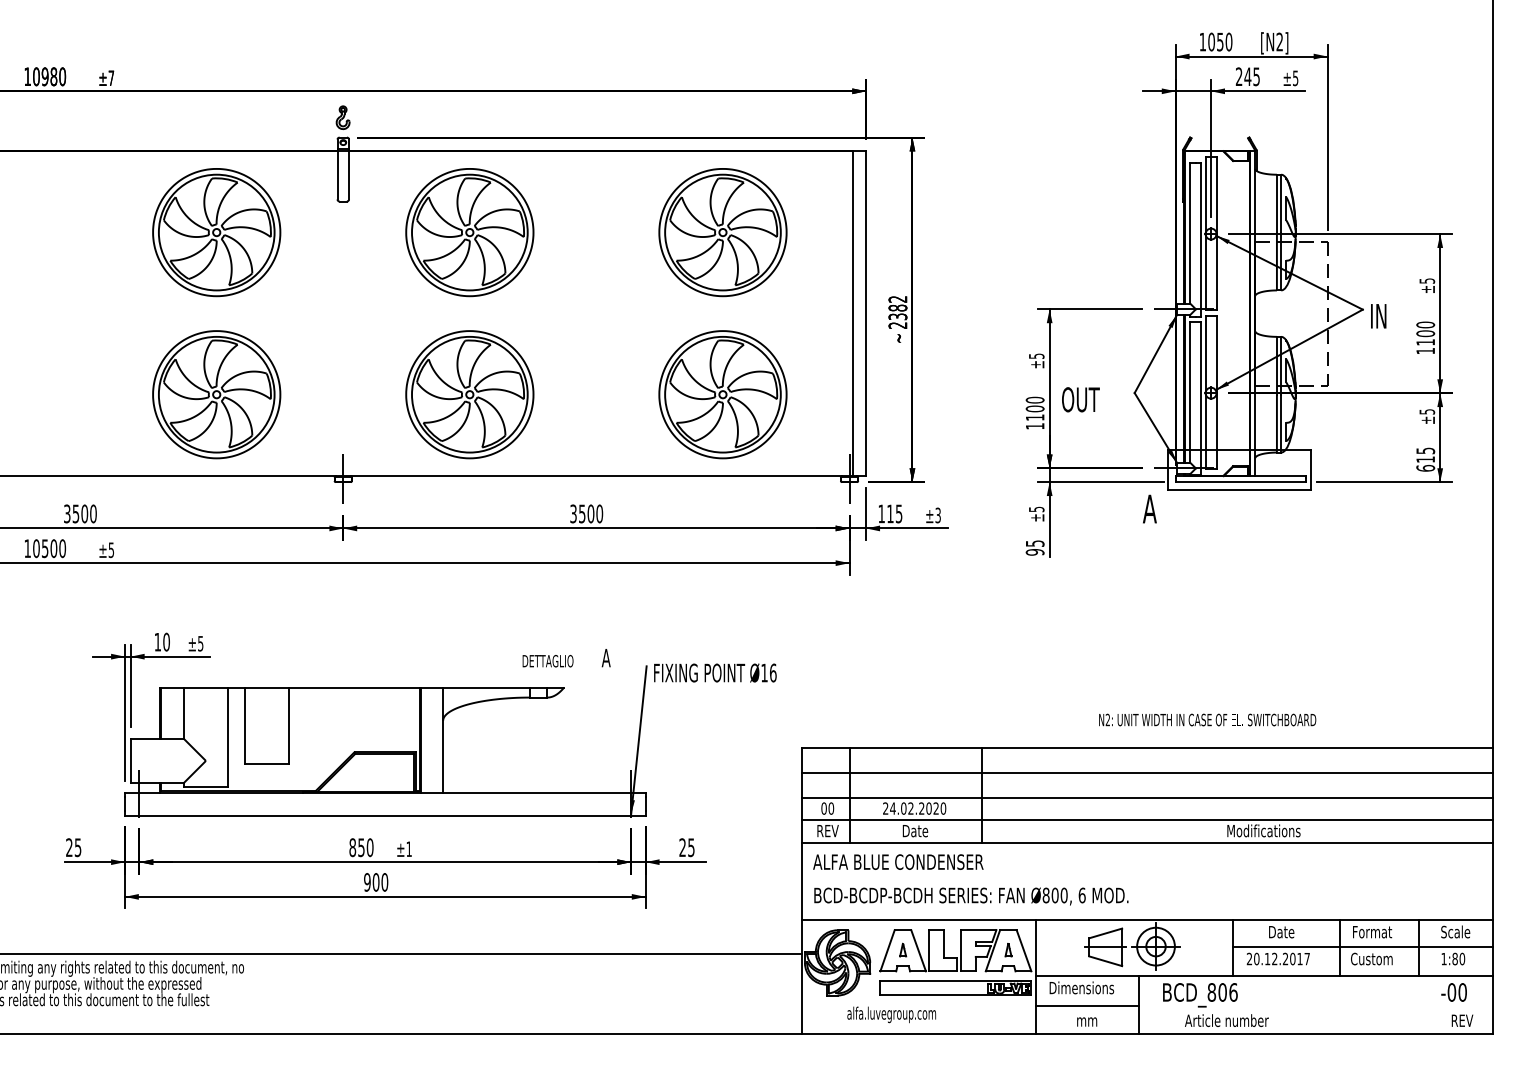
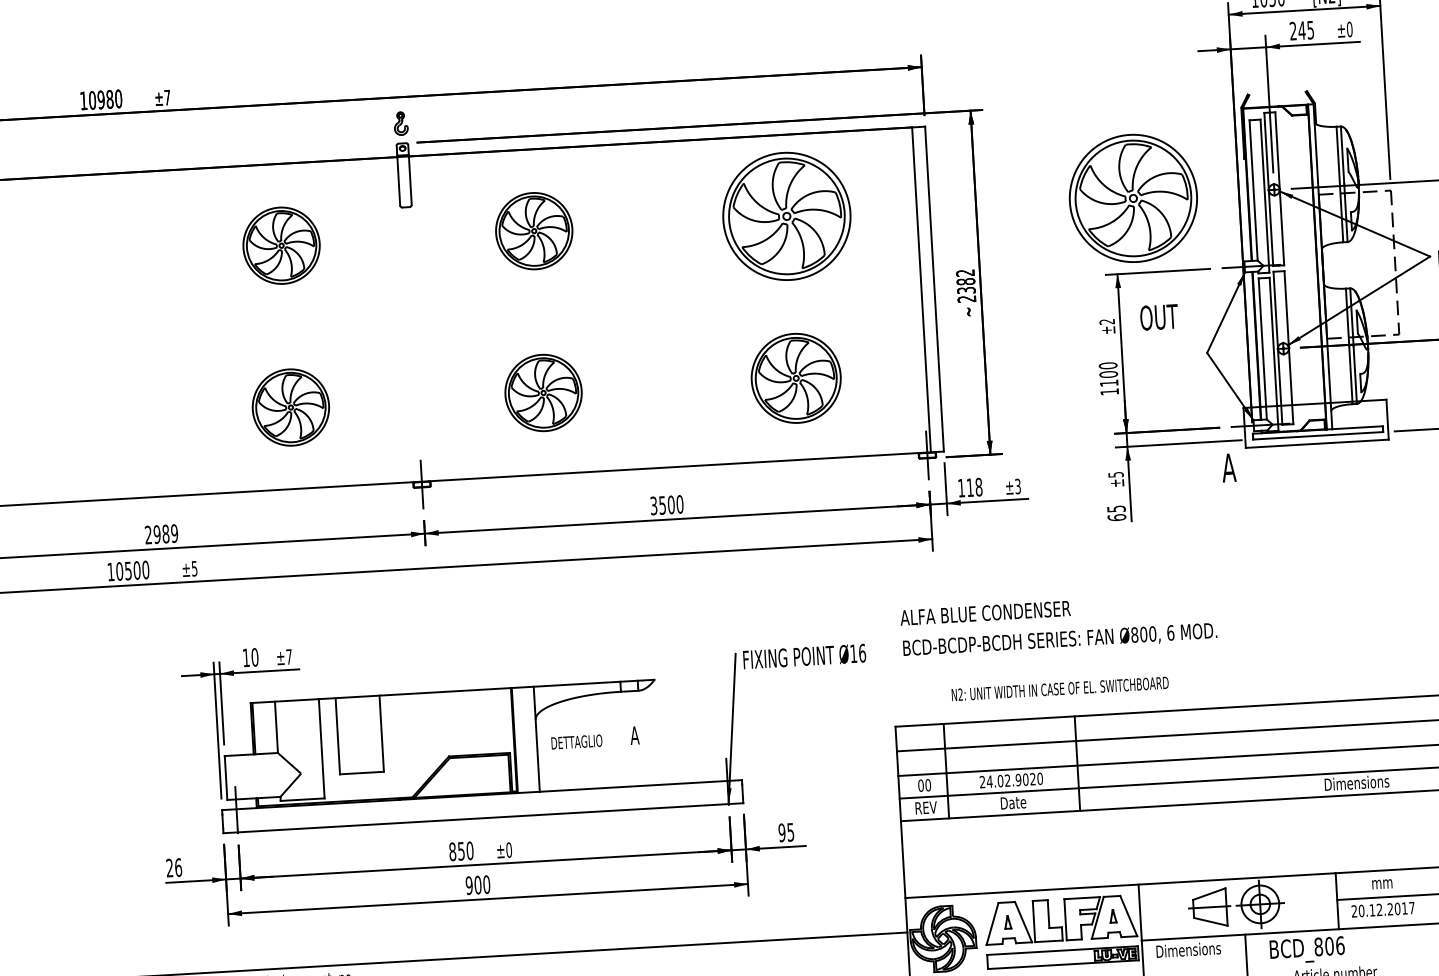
text: (1295, 78) -> (1349, 29), ±5 -> ±0
part: (216, 232) -> (281, 245), size x0.6
part: (469, 232) -> (533, 230), size x0.6
part: (1069, 234) -> (1132, 198), added
text: (1036, 355) -> (1106, 321), ±5 -> ±2
part: (216, 394) -> (290, 407), size x0.6
part: (469, 394) -> (543, 392), size x0.6
part: (722, 394) -> (795, 378), size x0.7
text: (1080, 399) -> (1158, 317), moved
text: (80, 513) -> (161, 533), 3500 -> 2989
text: (898, 513) -> (978, 486), 115 -> 118
text: (1034, 551) -> (1116, 516), 95 -> 65
text: (200, 643) -> (288, 656), ±5 -> ±7
text: (566, 658) -> (595, 738), moved
text: (1207, 719) -> (1060, 688), moved
text: (921, 808) -> (1018, 779), 24.02.2020 -> 24.02.9020
text: (1264, 830) -> (1361, 782), Modifications -> Dimensions
text: (77, 847) -> (177, 867), 25 -> 26
text: (682, 847) -> (781, 832), 25 -> 95
text: (409, 849) -> (509, 850), ±1 -> ±0
text: (898, 861) -> (985, 612), moved
text: (971, 896) -> (1060, 640), moved
text: (1281, 932) -> (1384, 883), Date -> mm
line: (1087, 1005) -> (1195, 967), removed

